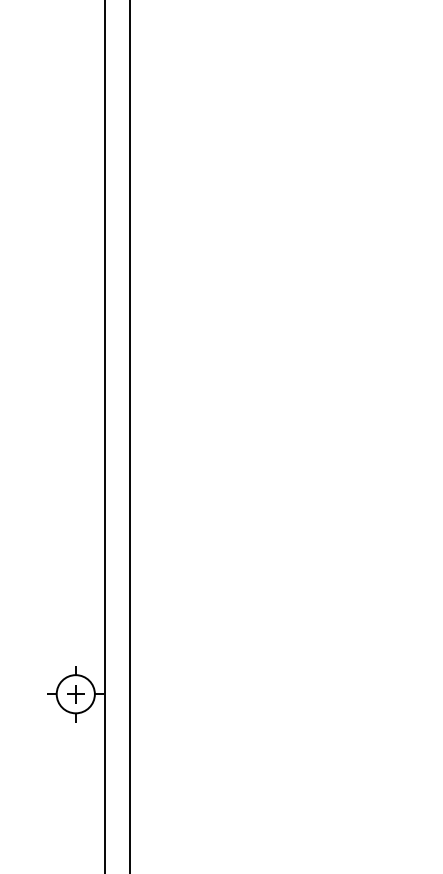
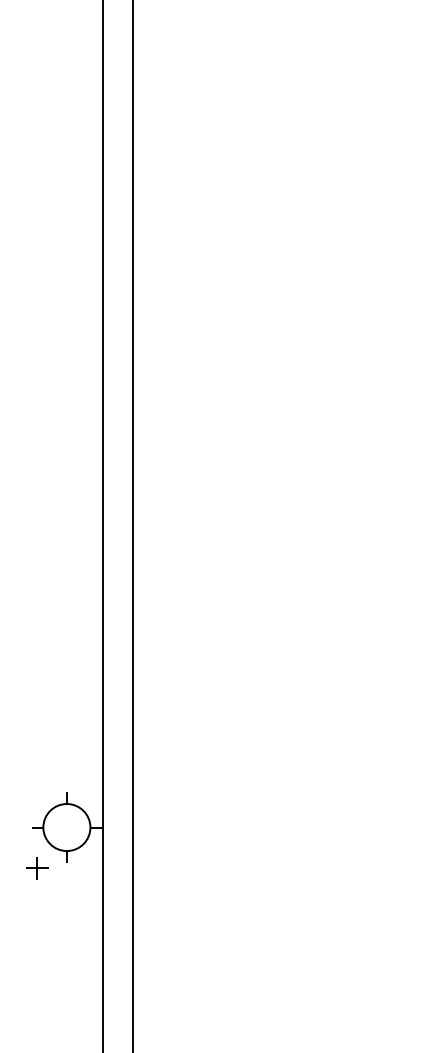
part: (75, 694) -> (36, 868), moved

